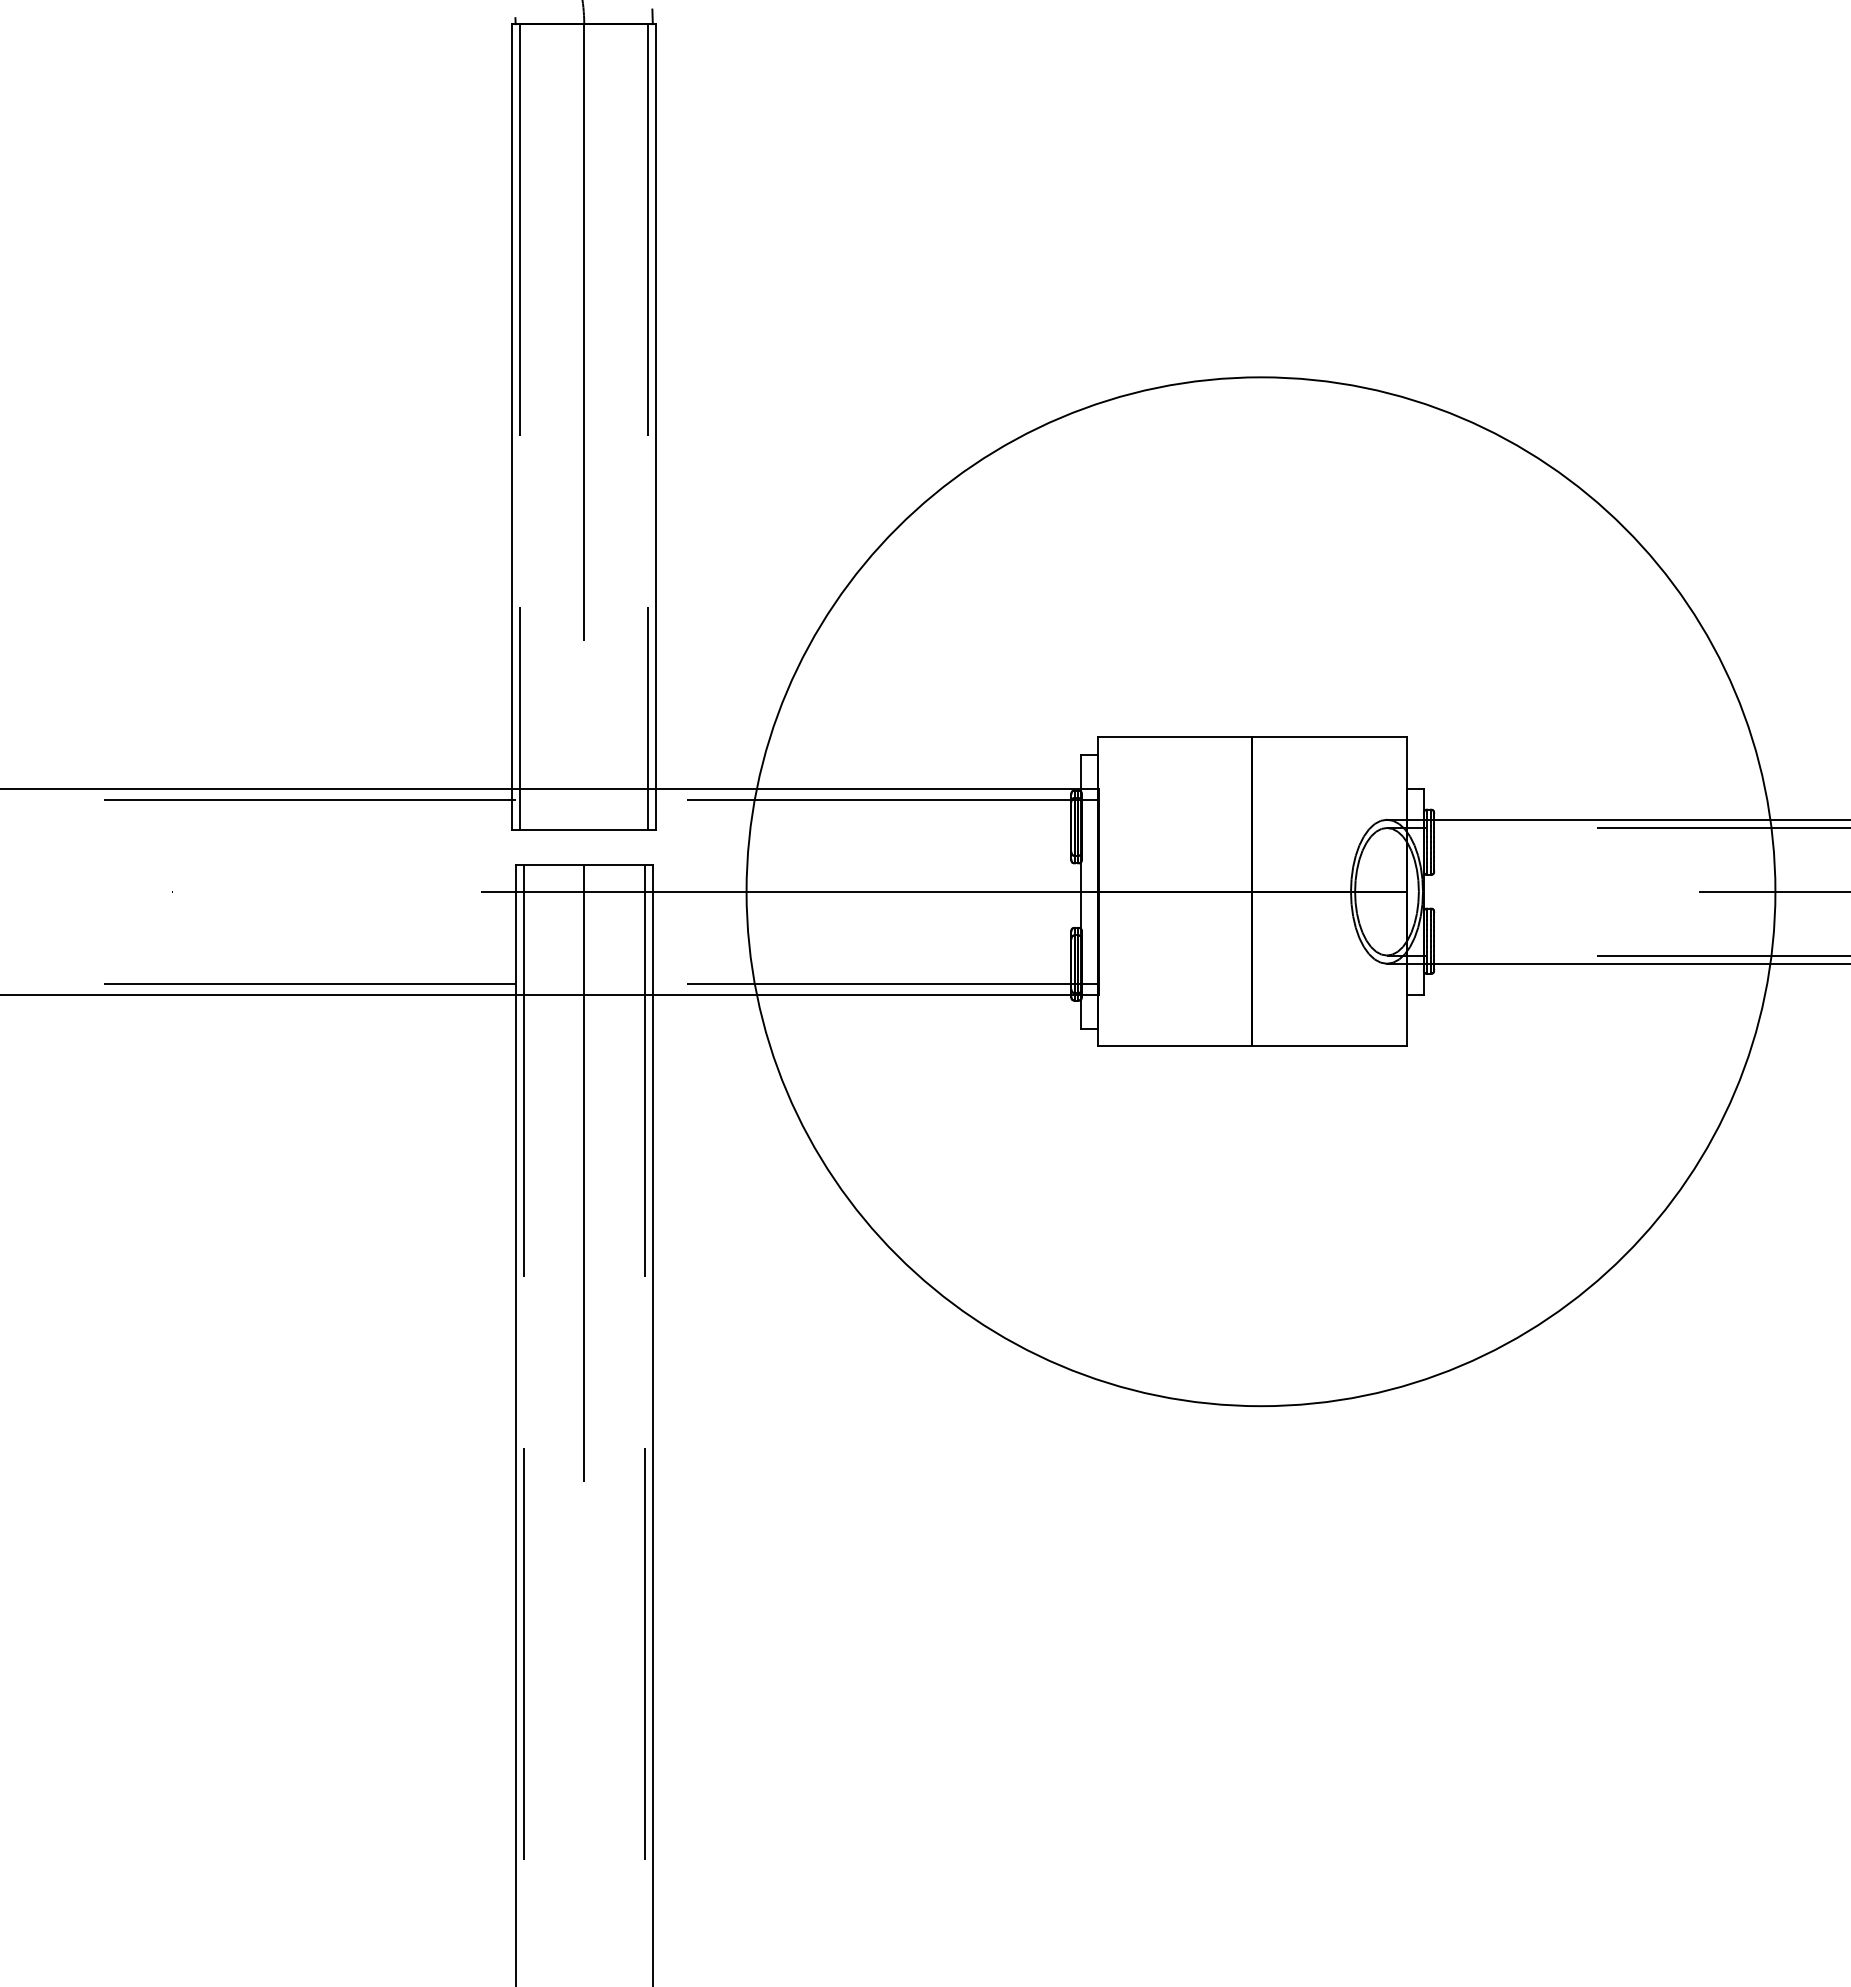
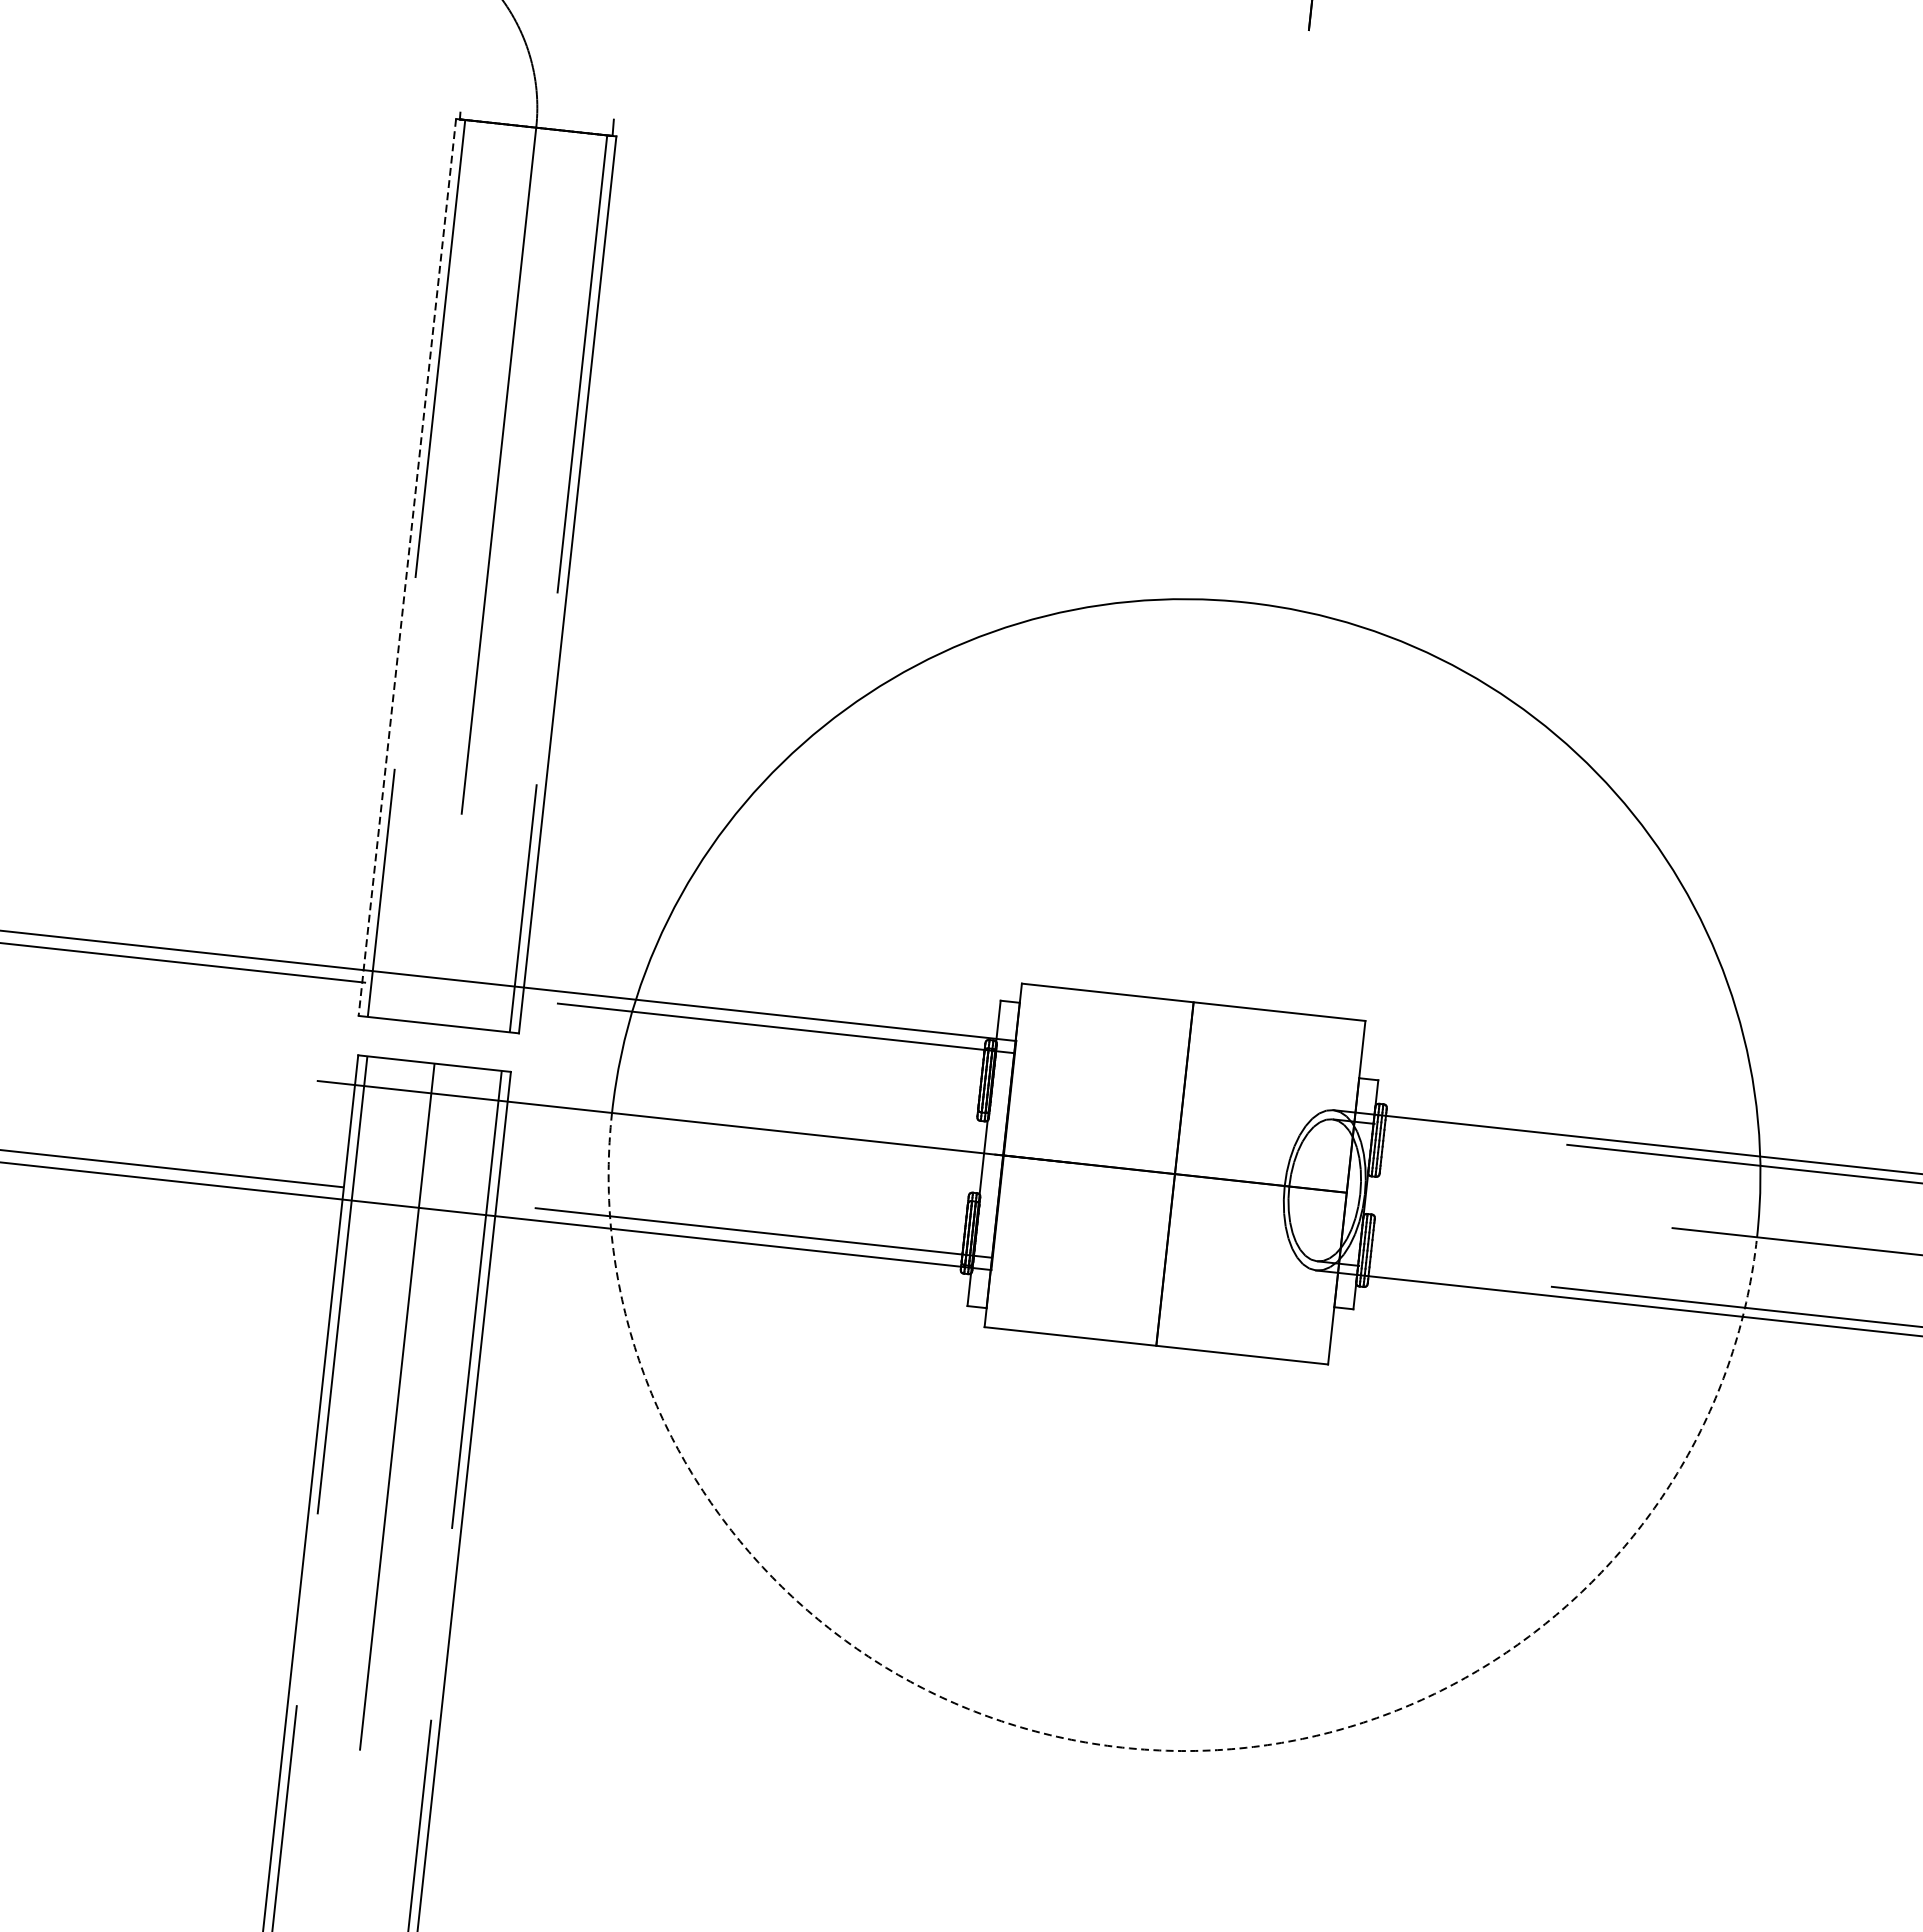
line: (512, 427) -> (407, 567), solid -> dashed
arc: (1261, 1406) -> (1122, 1748), solid -> dashed

